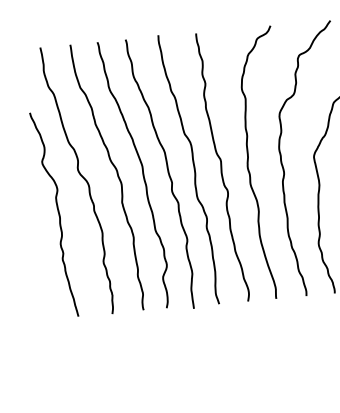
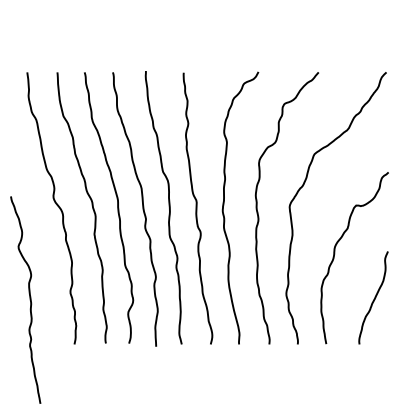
curve: (57, 213) -> (29, 299), moved

